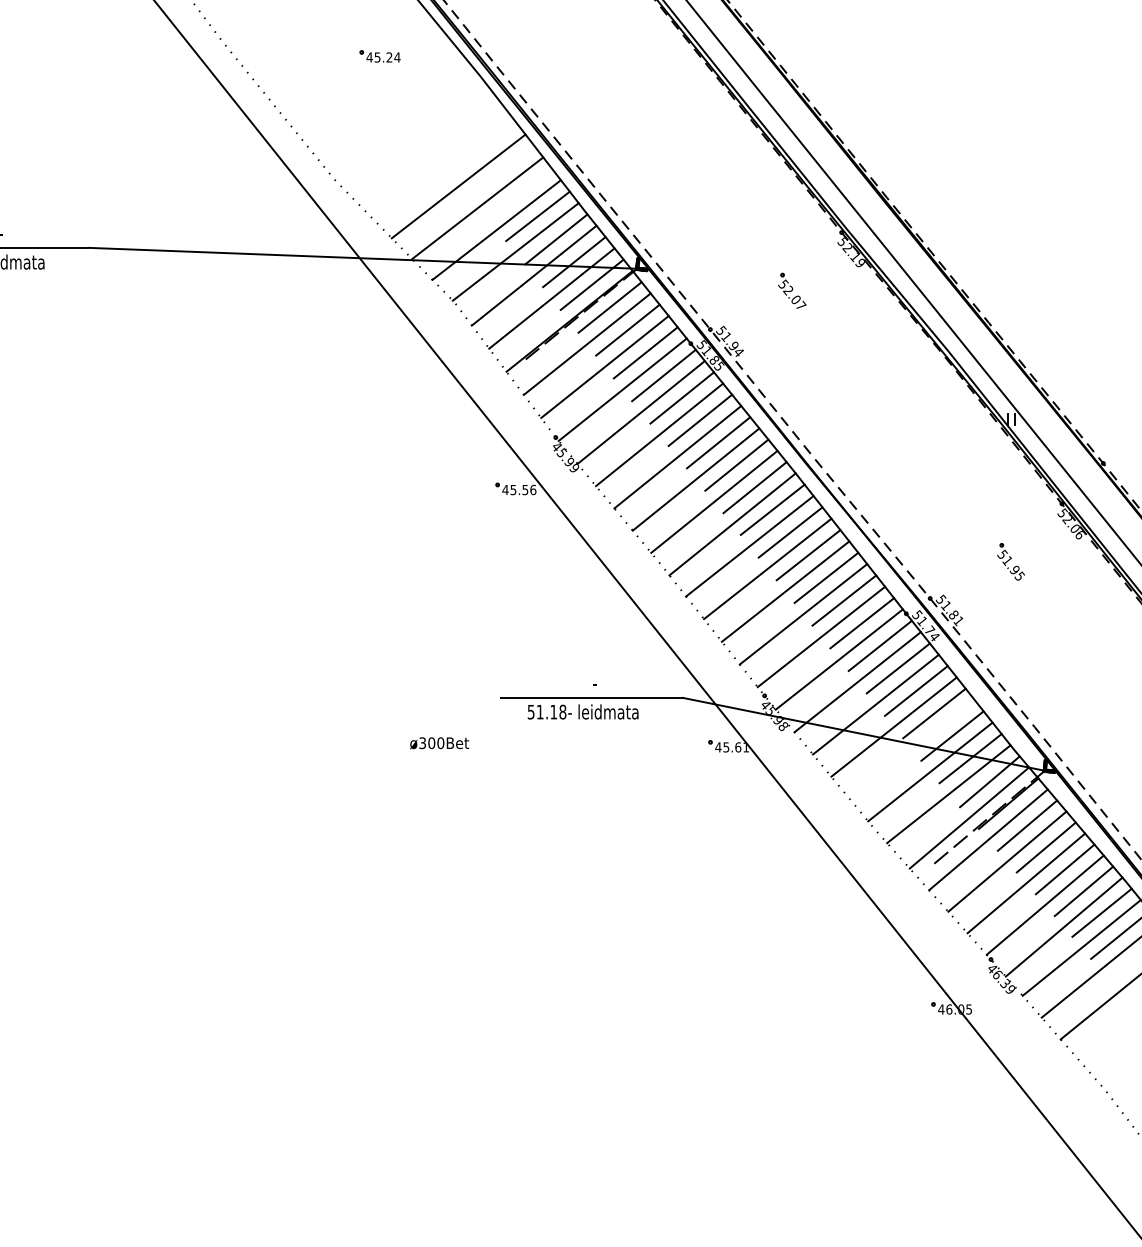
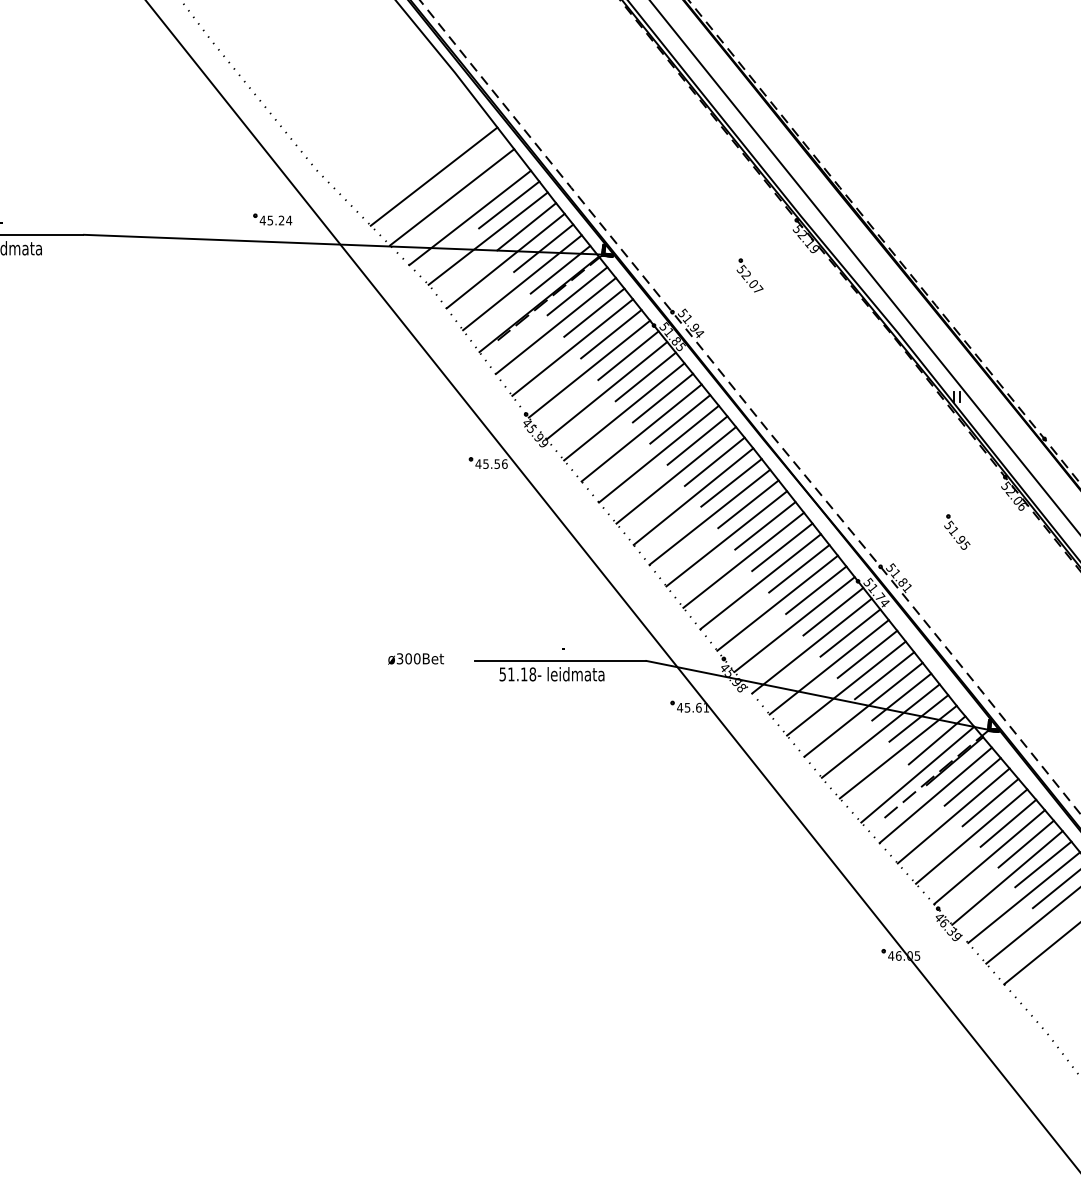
part: (379, 56) -> (272, 219), moved
text: (438, 742) -> (415, 658), moved
line: (912, 749) -> (863, 709), added

